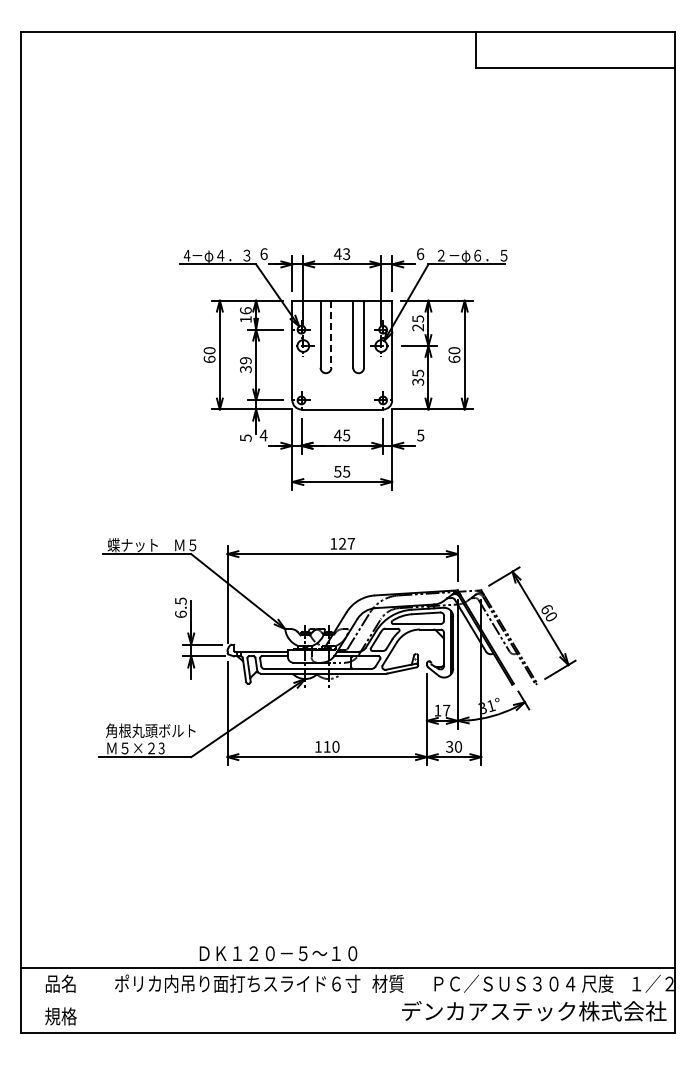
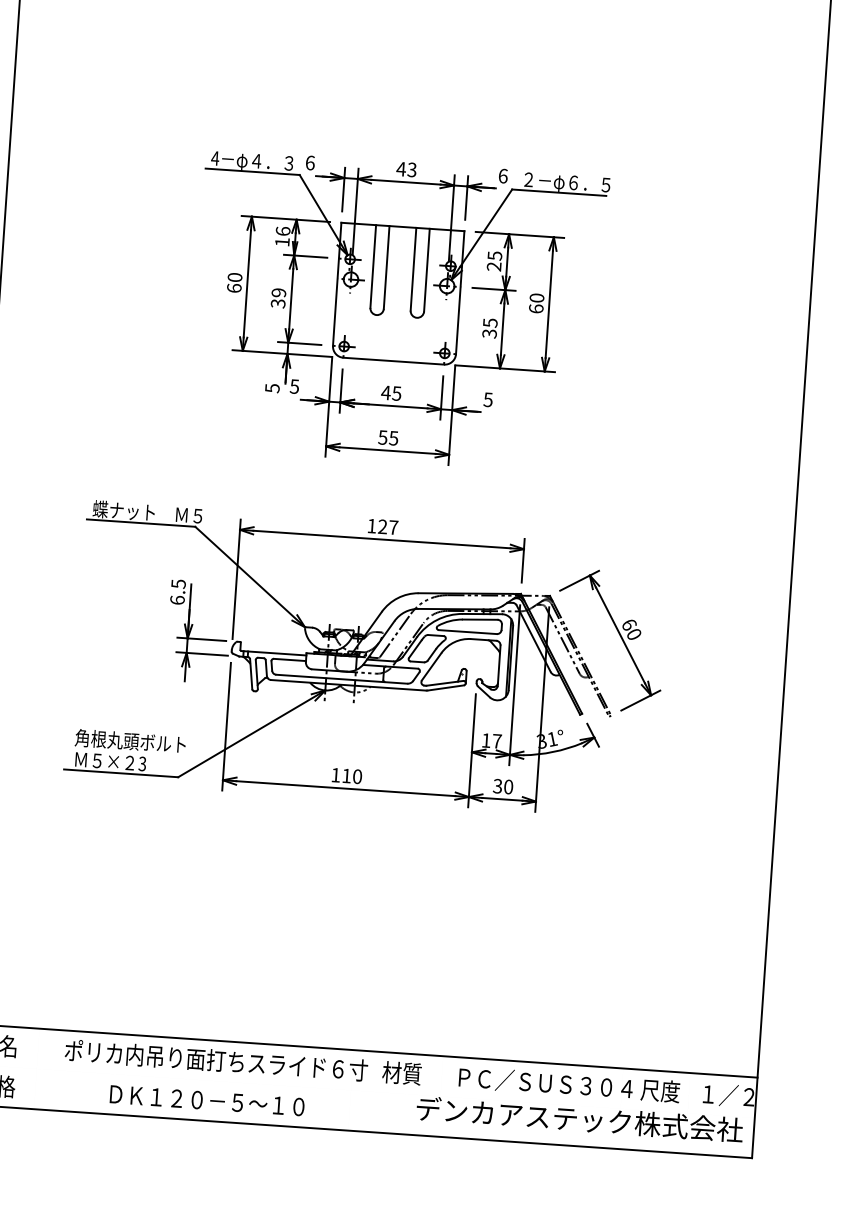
line: (331, 334) -> (386, 267), dashed -> solid
text: (263, 435) -> (294, 386), 4 -> 5
text: (278, 953) -> (207, 1100), moved

